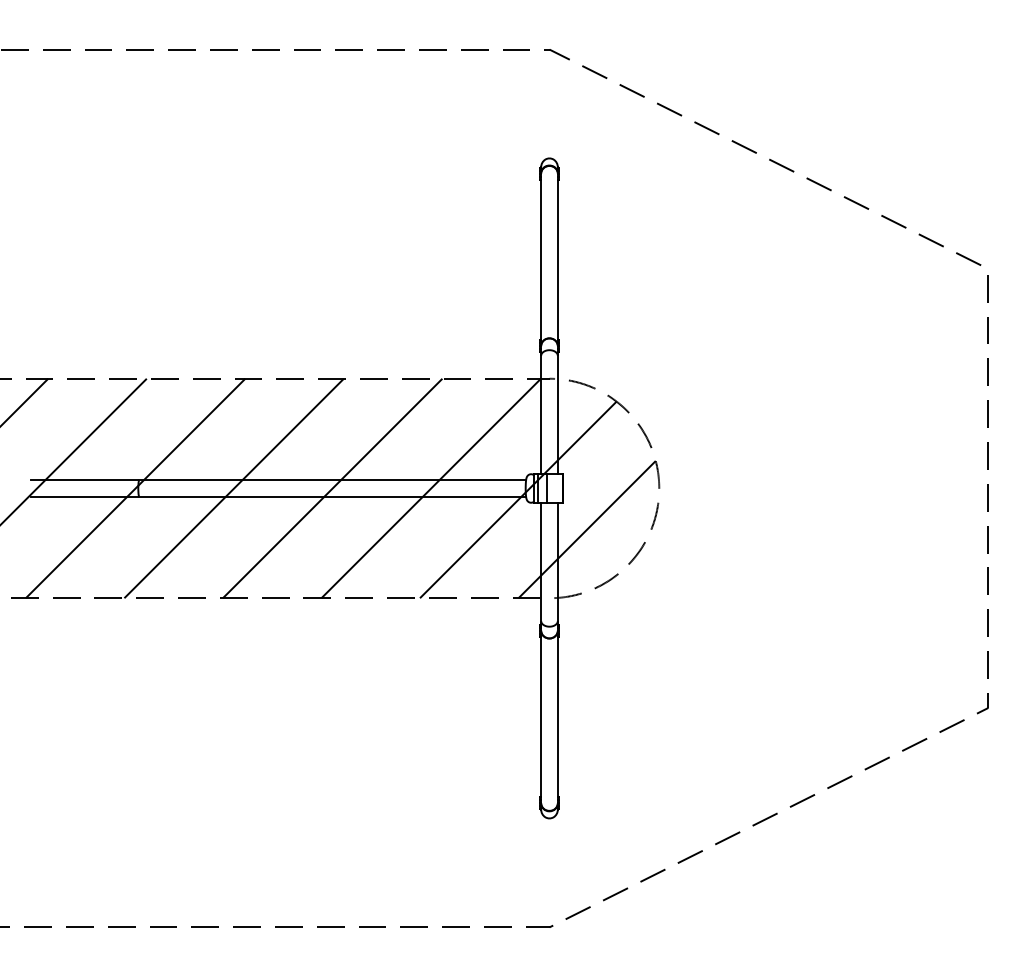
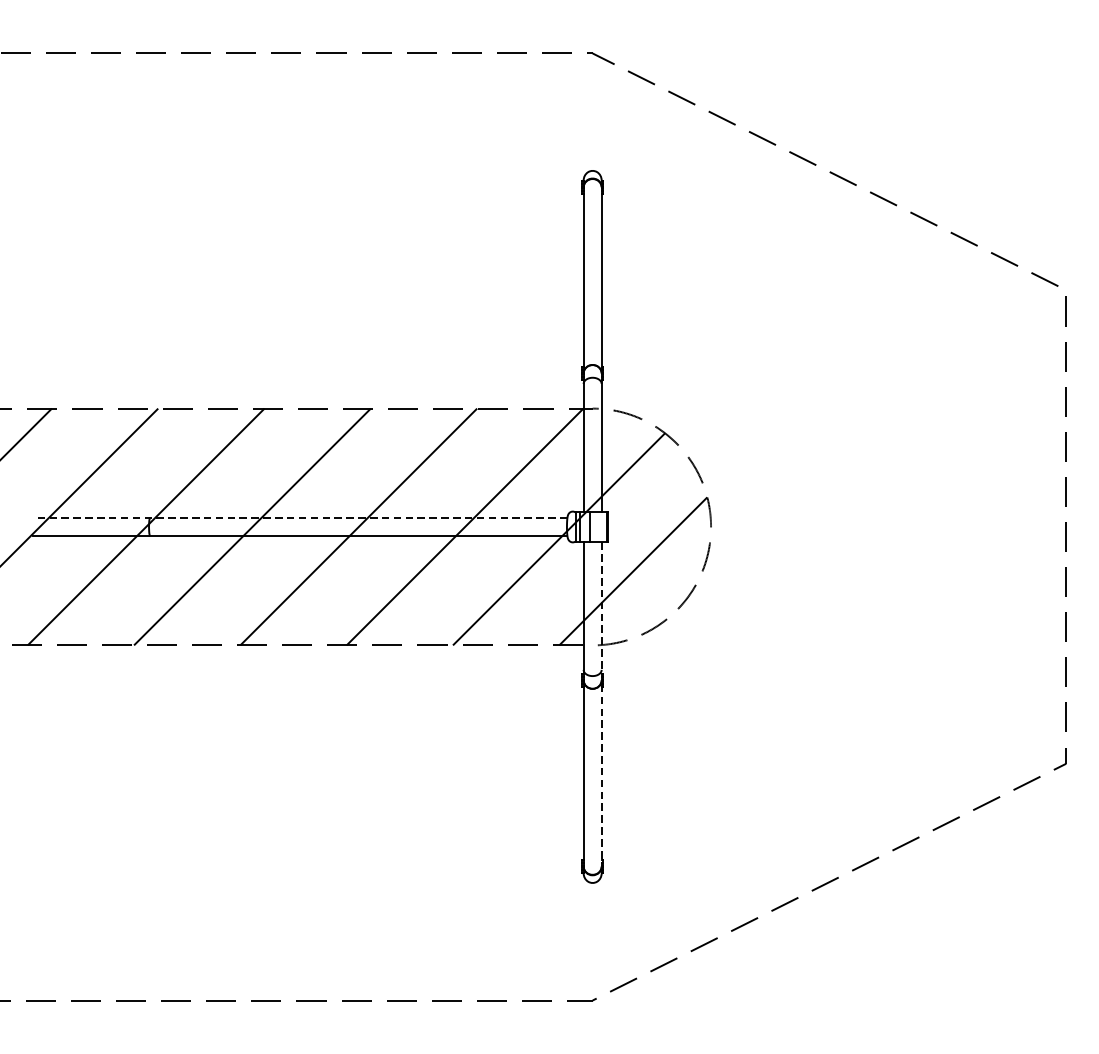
line: (278, 480) -> (300, 518), solid -> dashed
line: (557, 653) -> (601, 705), solid -> dashed

